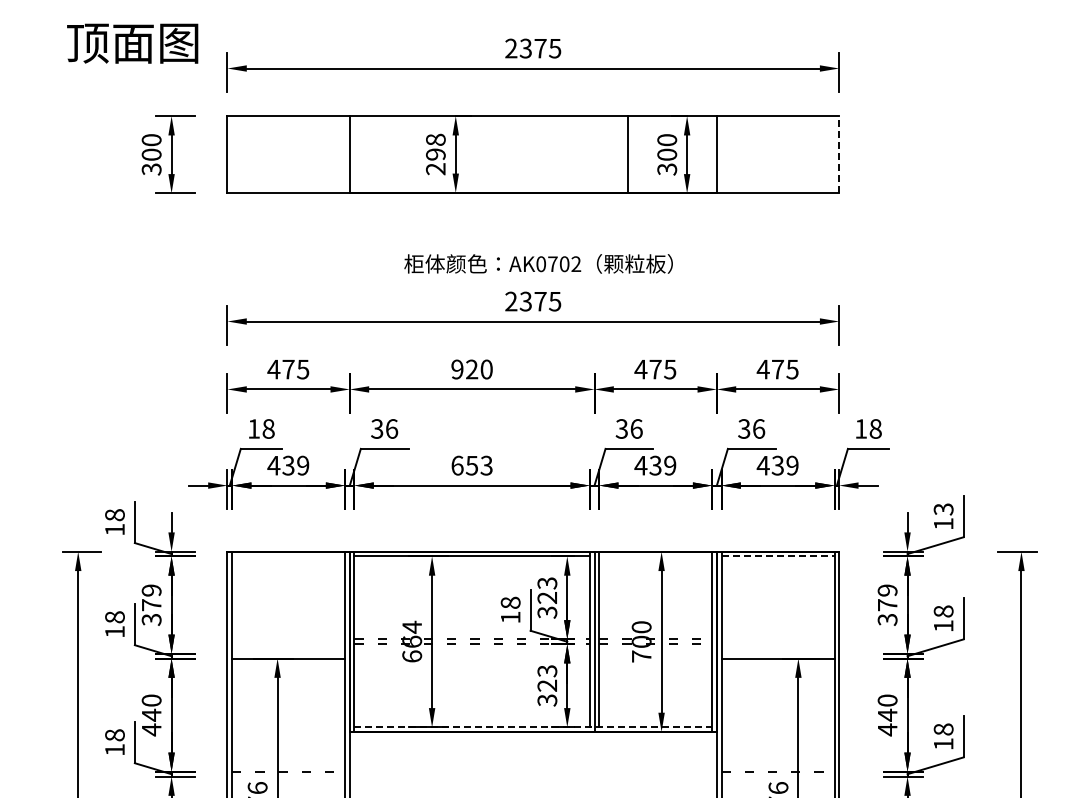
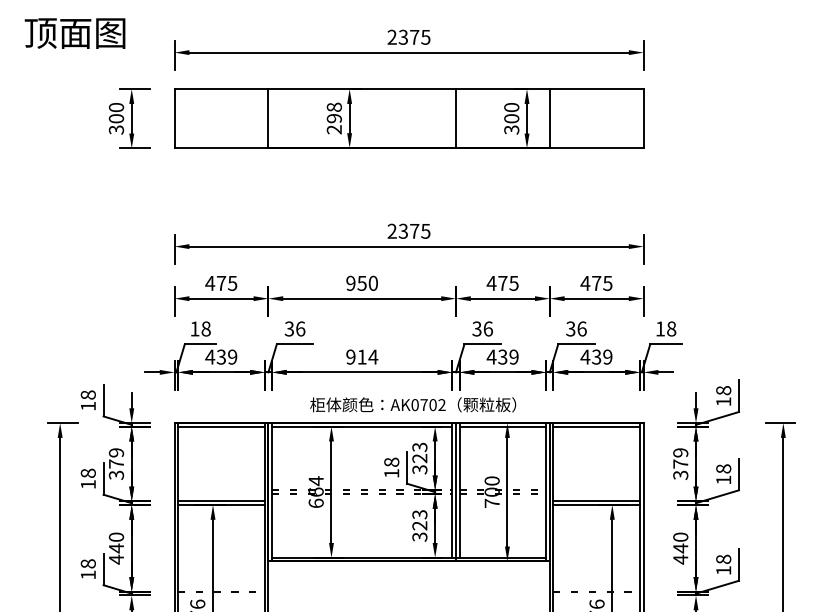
text: (132, 43) -> (74, 33), moved
line: (627, 154) -> (456, 118), moved
line: (839, 154) -> (643, 118), dashed -> solid
text: (538, 263) -> (413, 404), moved
text: (471, 369) -> (361, 283), 920 -> 950
text: (472, 465) -> (362, 356), 653 -> 914
text: (943, 509) -> (723, 390), 13 -> 18
line: (288, 556) -> (221, 426), added
line: (655, 556) -> (502, 426), added
line: (778, 556) -> (597, 426), dashed -> solid
line: (288, 653) -> (221, 501), added
line: (777, 653) -> (596, 501), added
line: (533, 727) -> (409, 557), dashed -> solid

